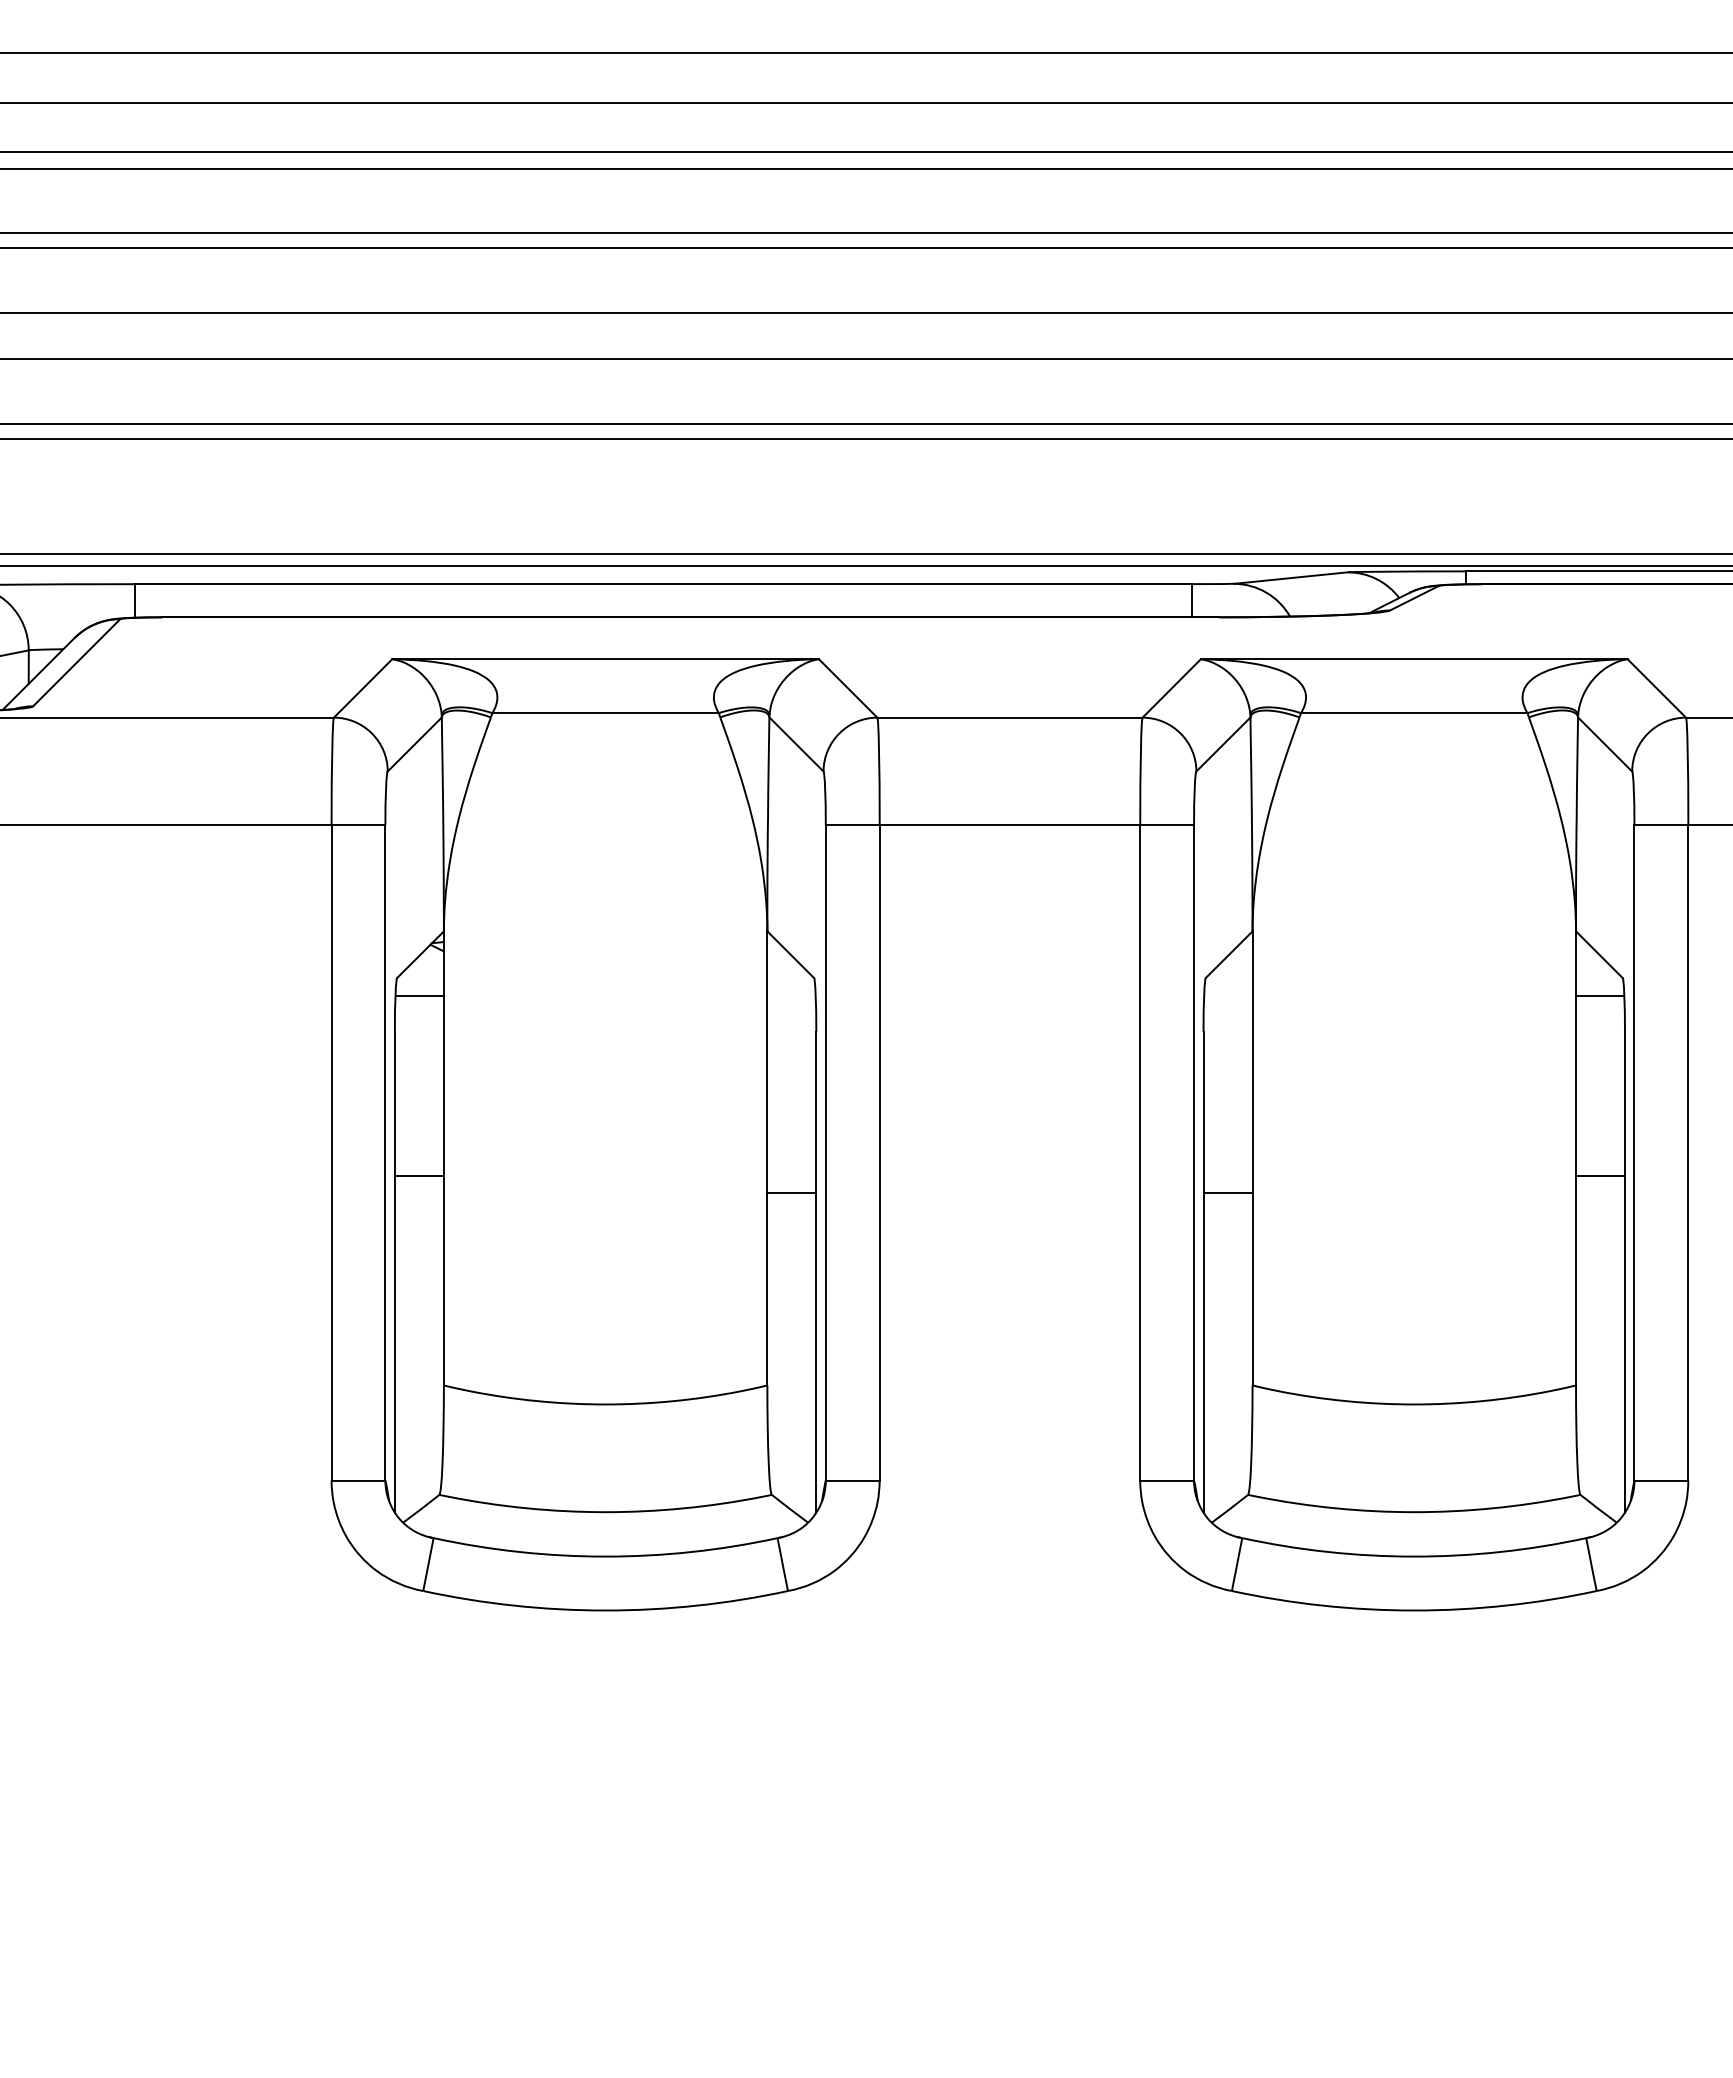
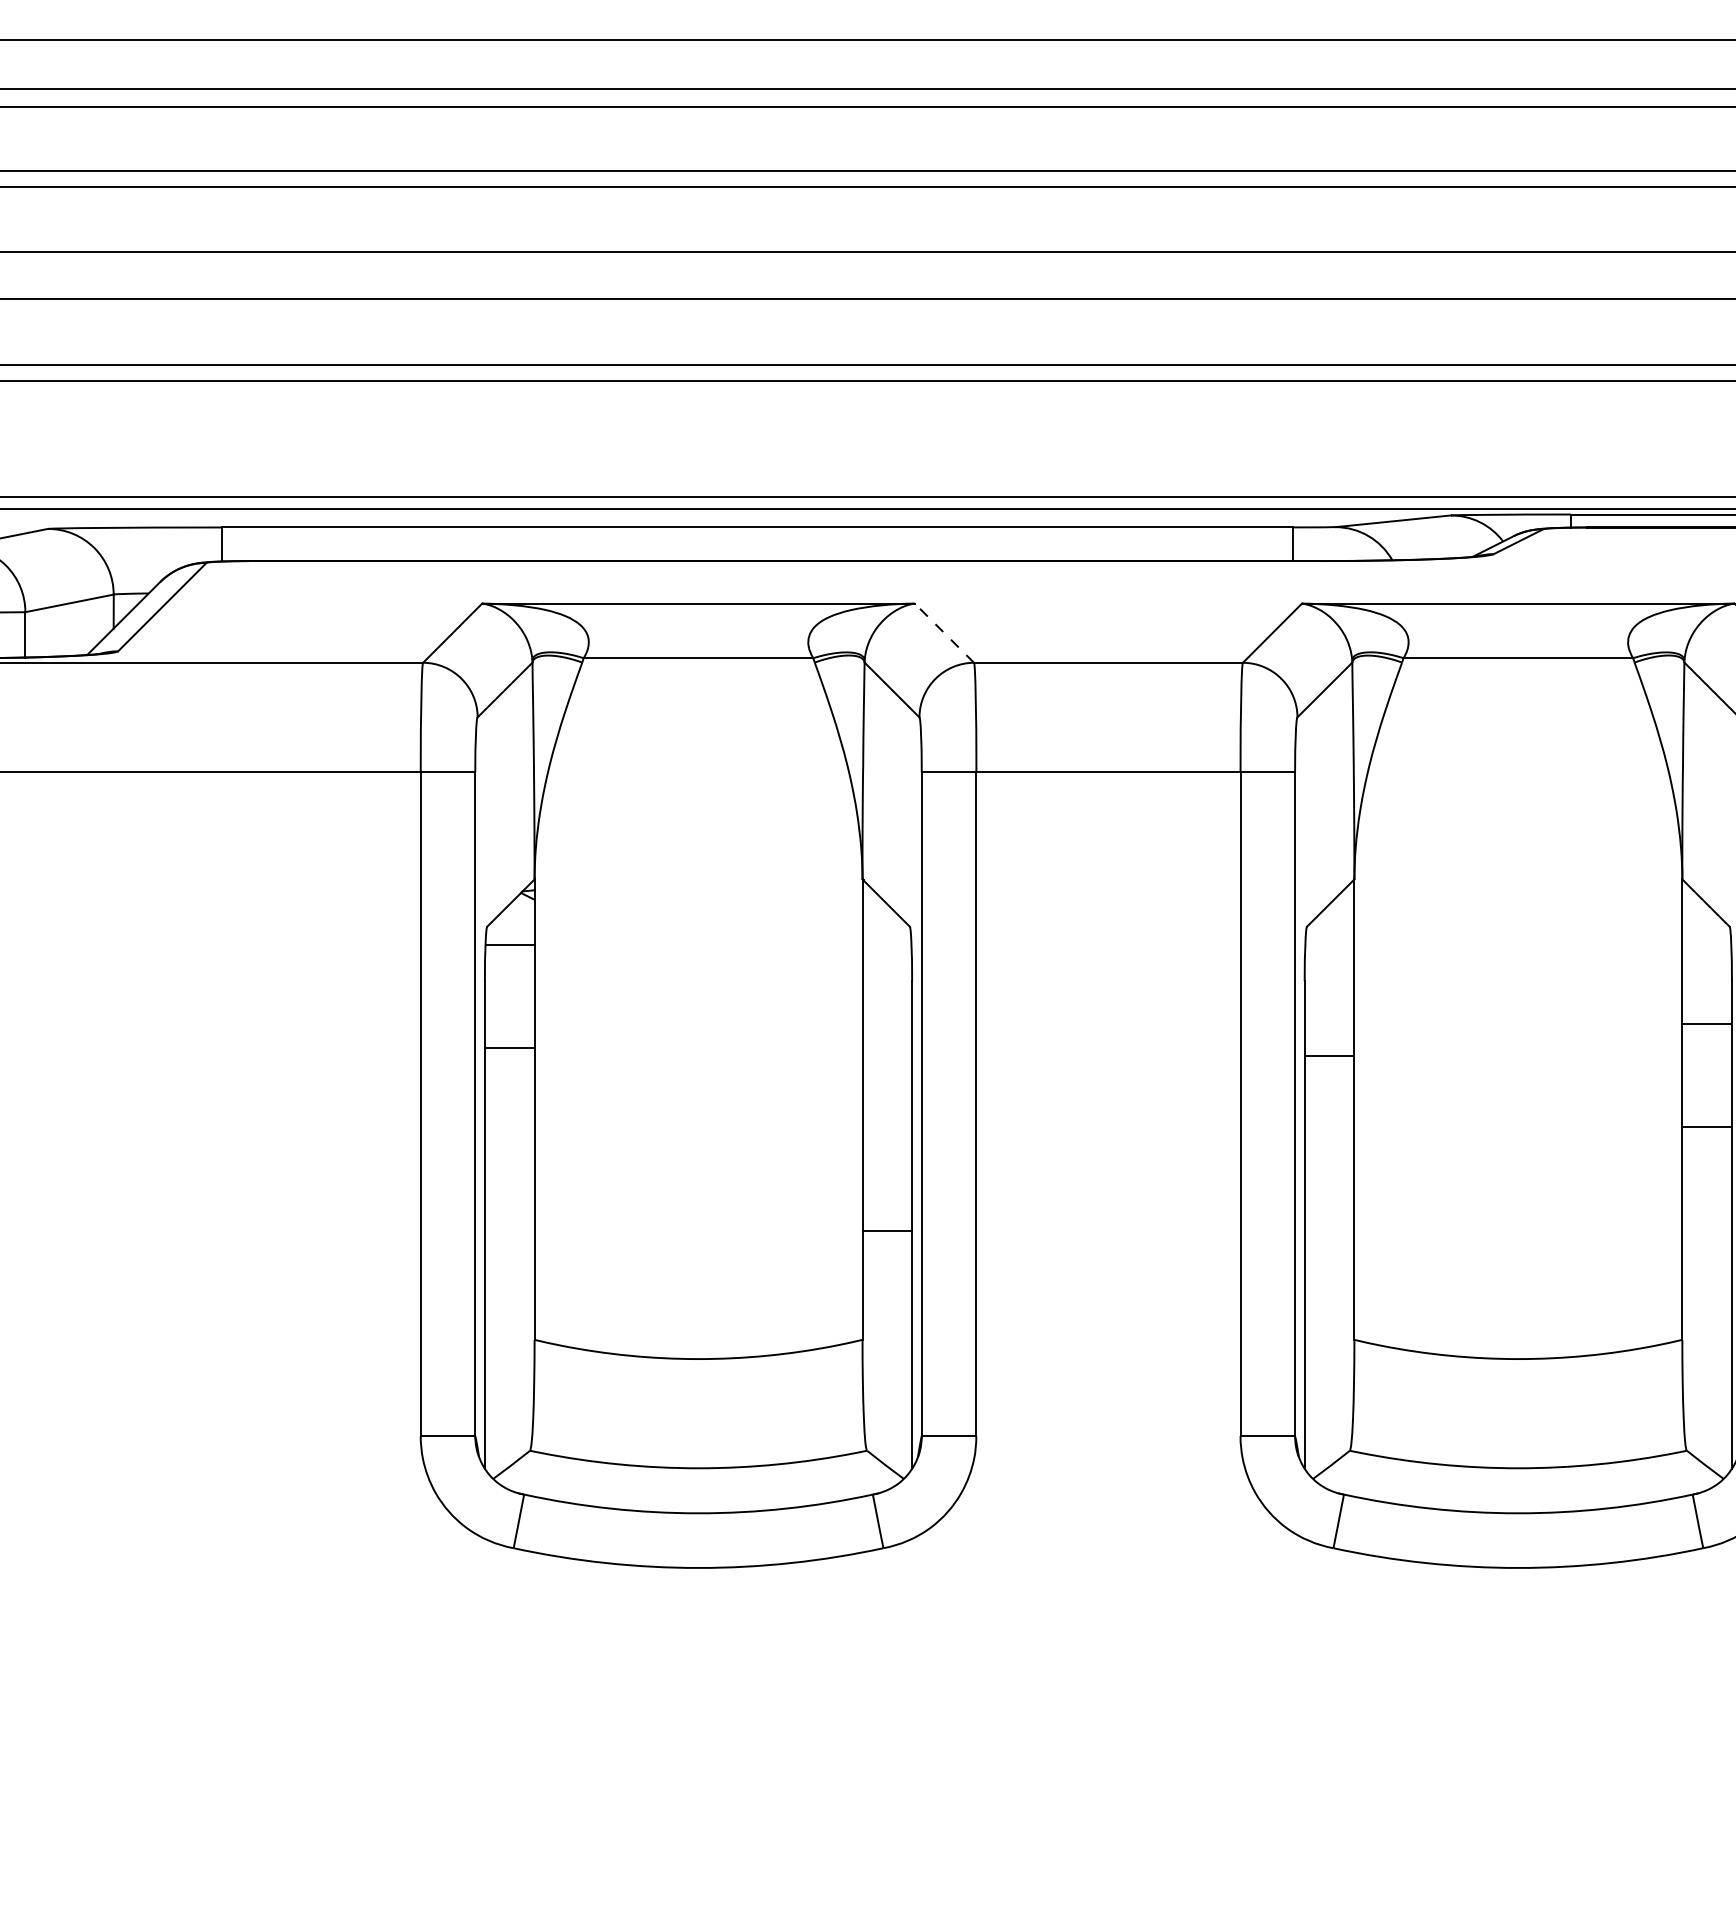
line: (847, 688) -> (943, 633), solid -> dashed
line: (1600, 996) -> (1707, 1024), moved
line: (418, 1175) -> (508, 1047), moved
line: (791, 1193) -> (886, 1231), moved
line: (1227, 1193) -> (1329, 1055), moved

